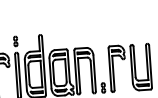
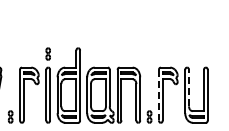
line: (134, 61) -> (189, 87), solid -> dashed
line: (109, 69) -> (158, 95), solid -> dashed

